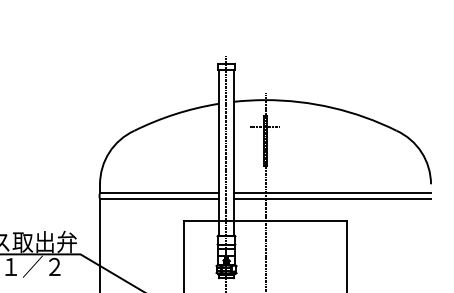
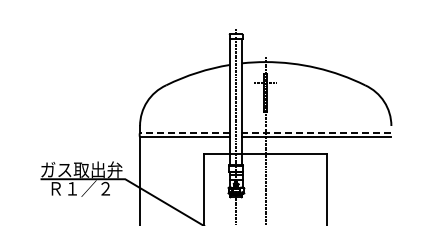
line: (158, 192) -> (184, 132), solid -> dashed
line: (332, 192) -> (316, 132), solid -> dashed

